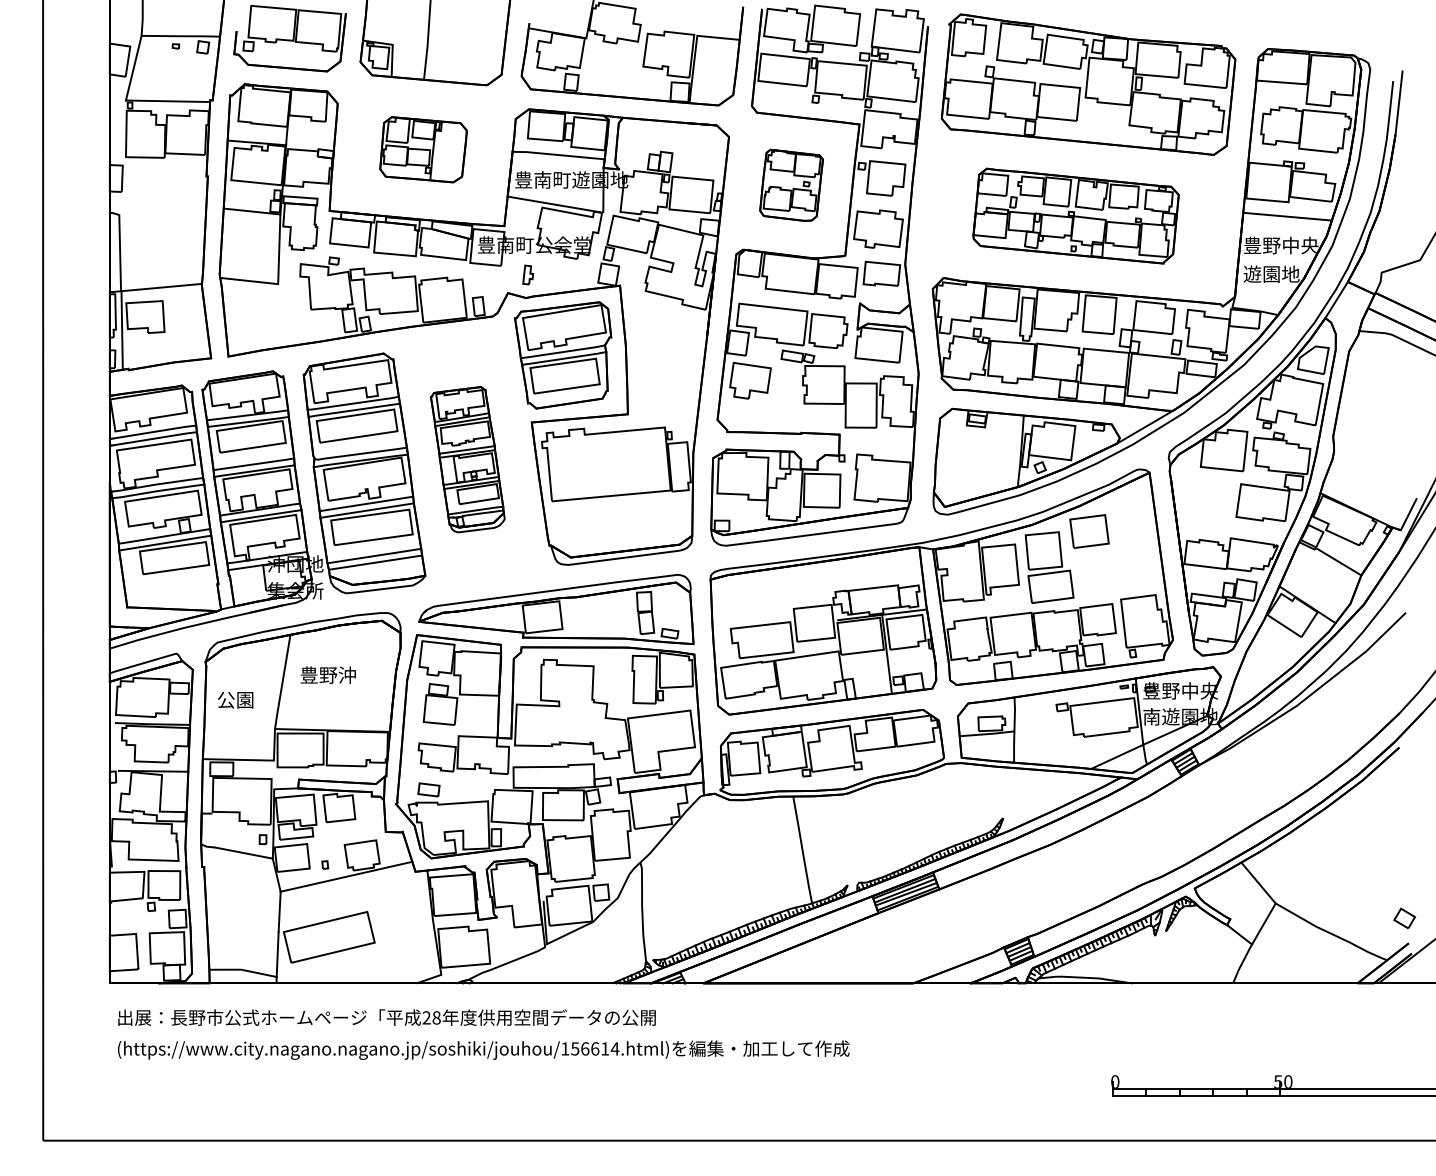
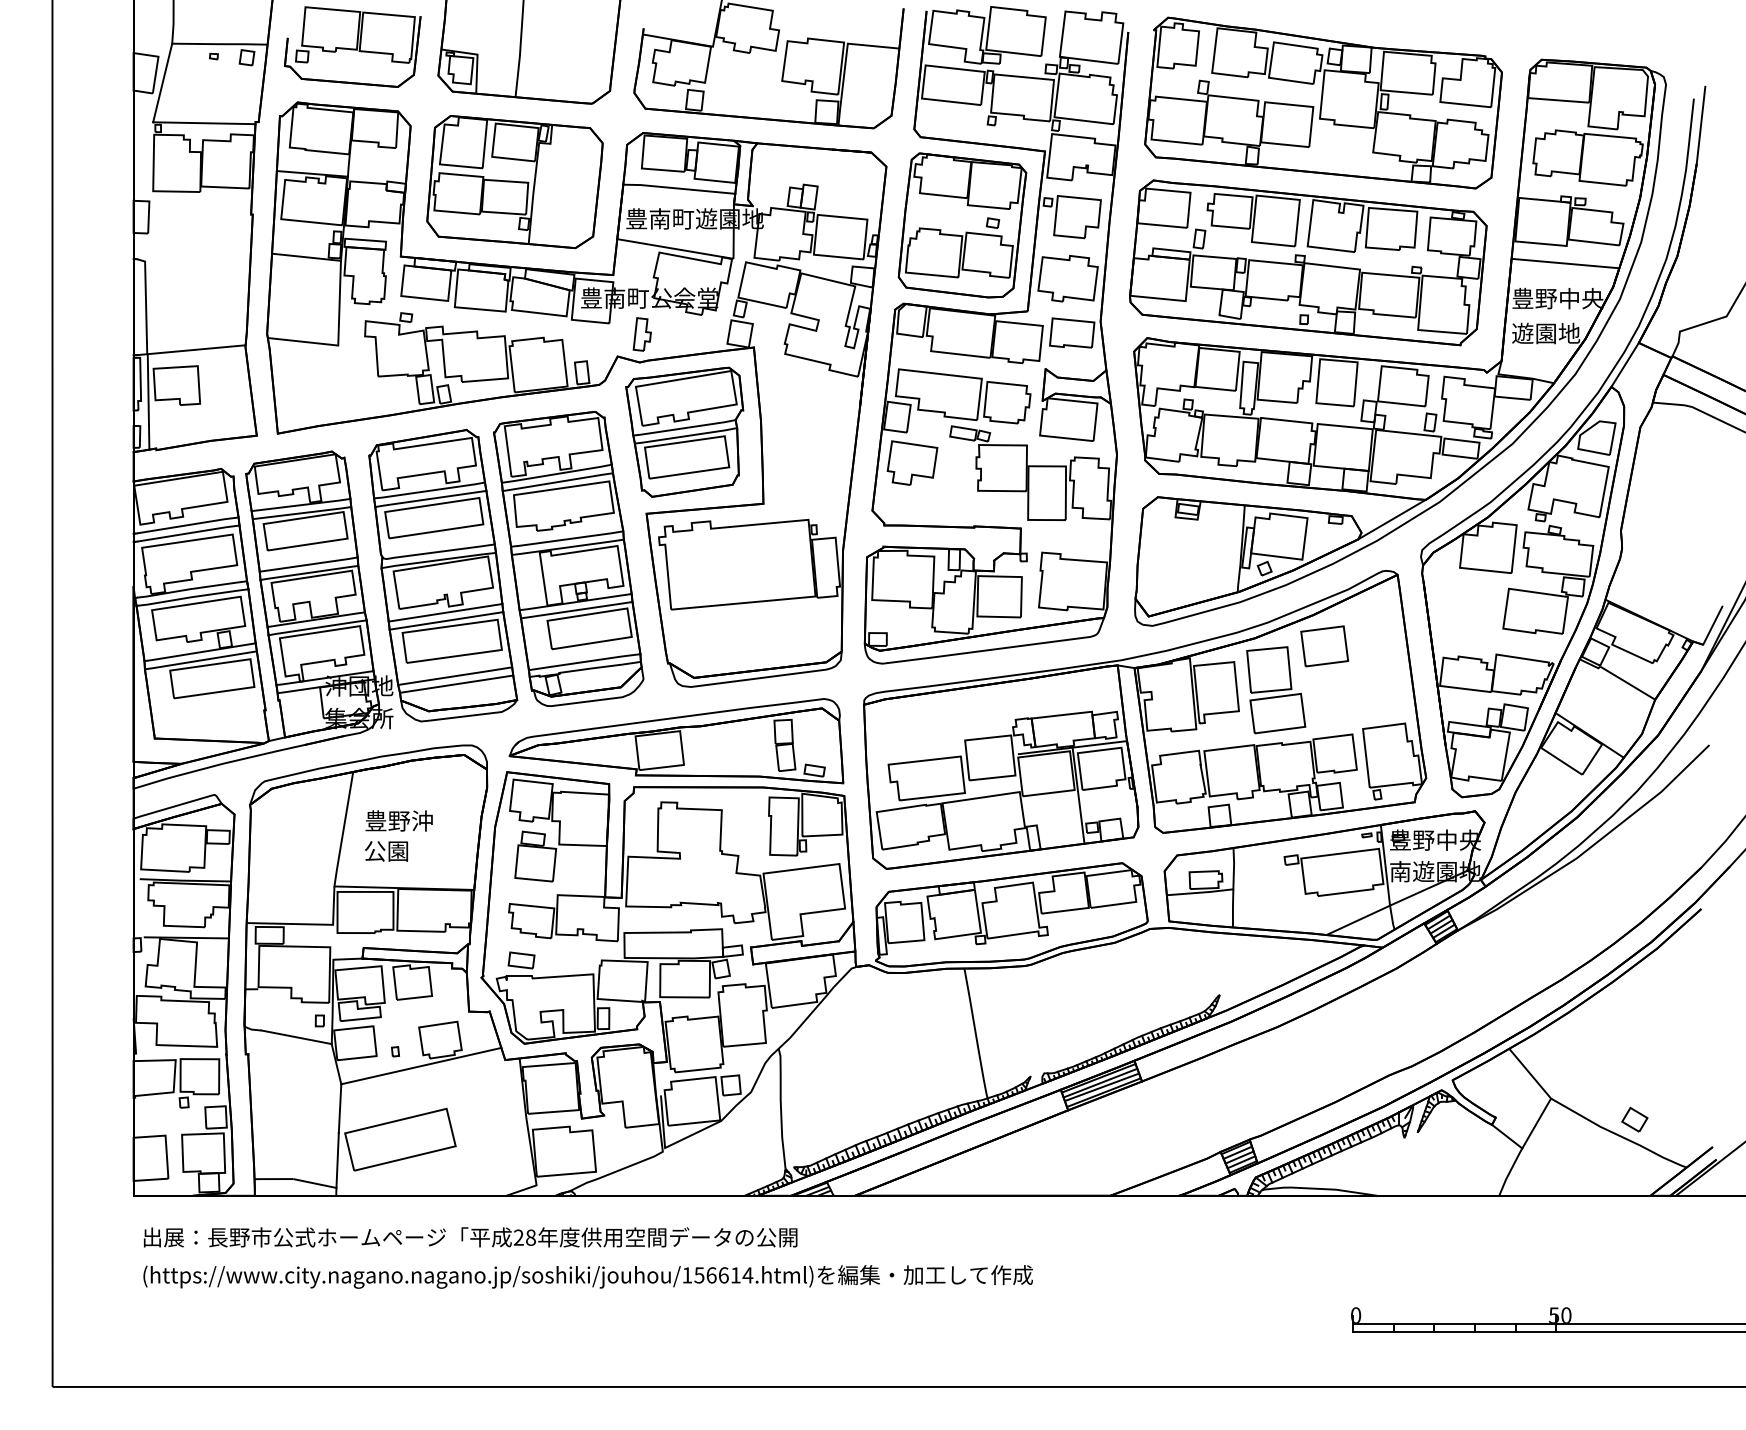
part: (423, 150) -> (514, 182), size x1.67
part: (791, 185) -> (962, 225), size x1.67
part: (1076, 215) -> (1308, 262), size x1.43
part: (527, 275) -> (641, 334), size x1.43
part: (467, 459) -> (568, 558), size x1.67
text: (235, 700) -> (386, 851), moved
part: (1404, 918) -> (1634, 1119), moved

